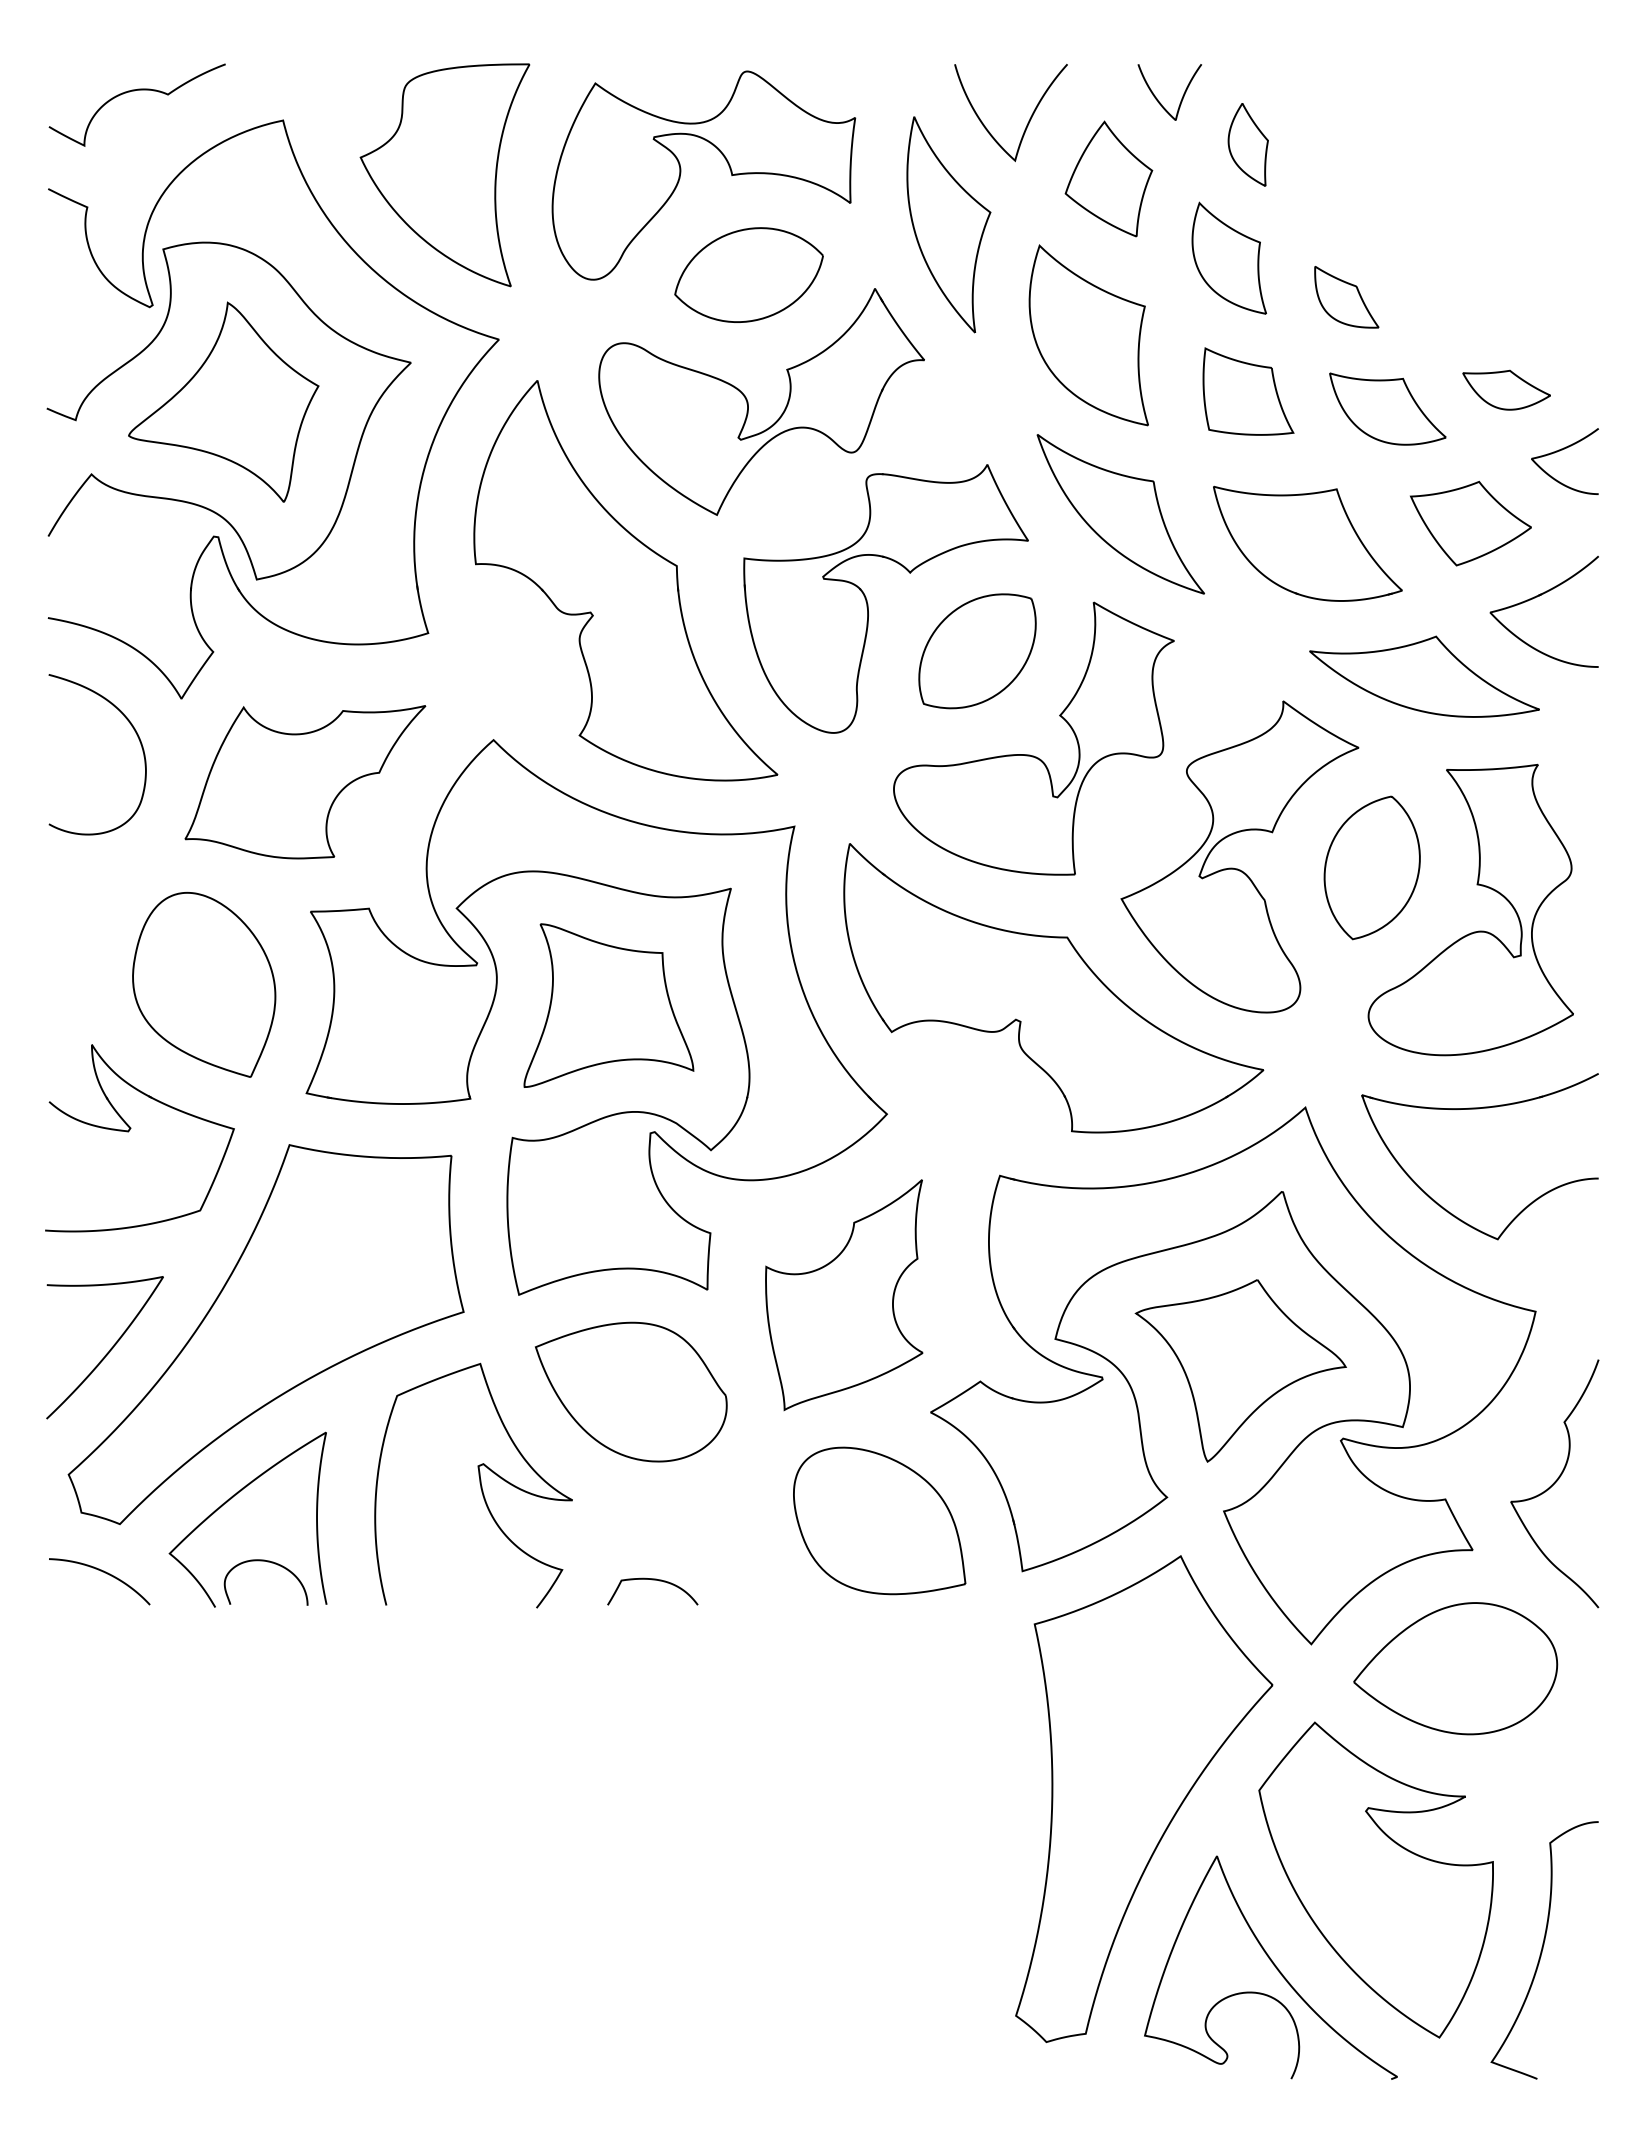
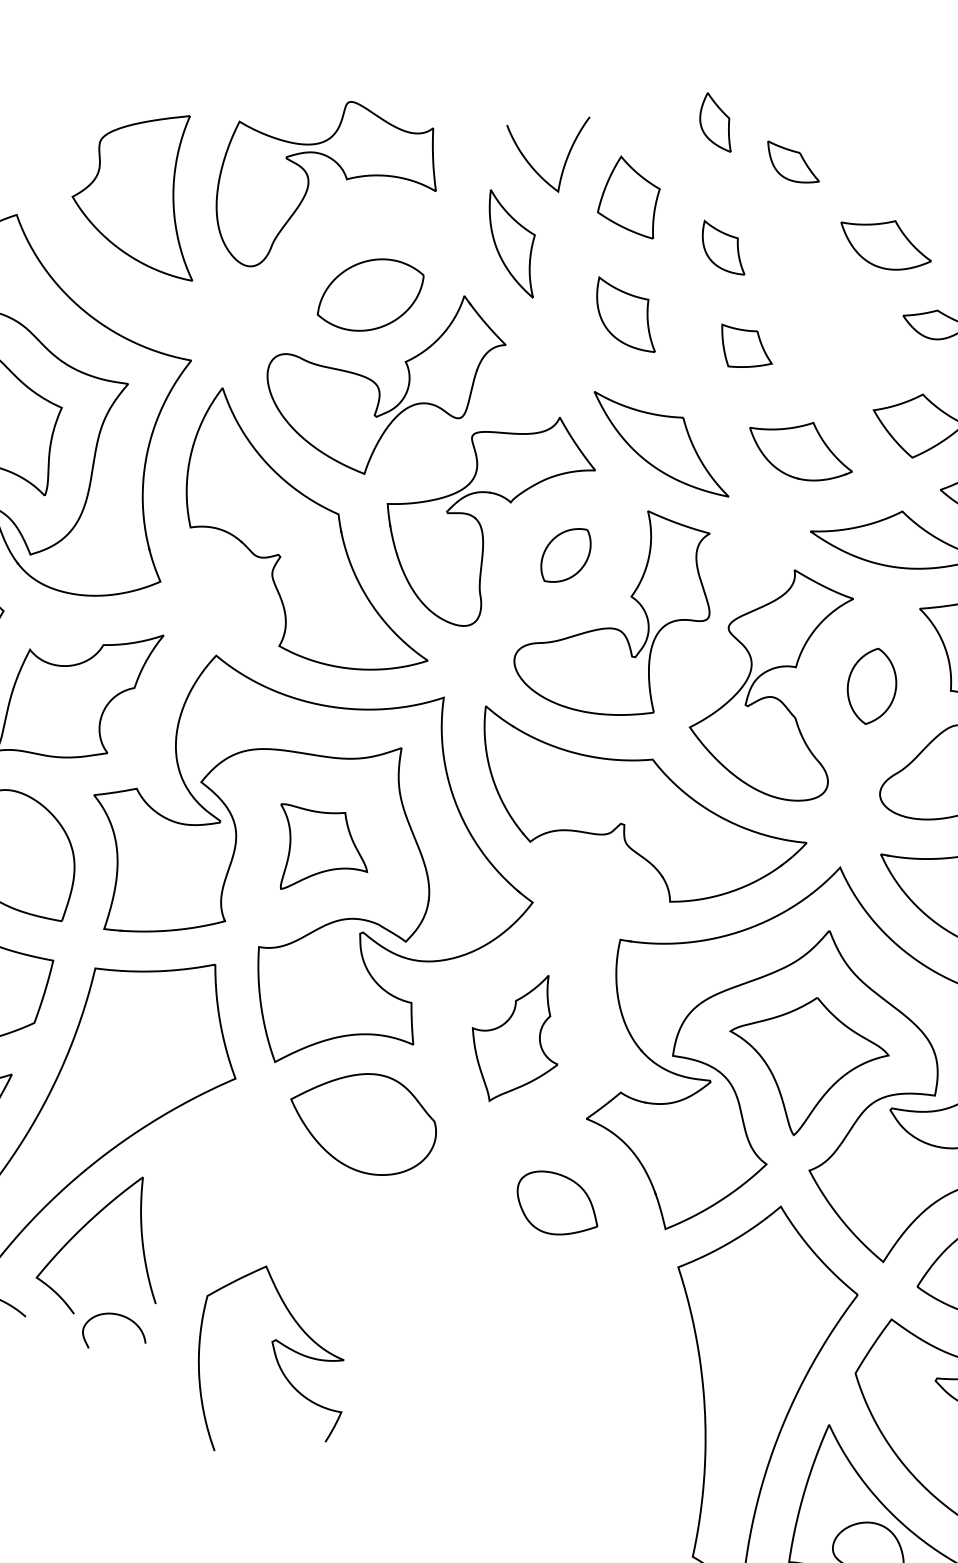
curve: (1158, 99) -> (659, 136), removed
part: (1247, 144) -> (714, 122), moved
part: (681, 173) -> (309, 181), moved
part: (444, 175) -> (135, 204), moved
part: (948, 224) -> (513, 243), size x0.7
part: (1228, 257) -> (722, 247), size x0.7
part: (1346, 297) -> (793, 161), moved
part: (1088, 335) -> (624, 315), size x0.6
part: (1248, 391) -> (746, 344), size x0.7
part: (1387, 408) -> (886, 244), moved
part: (1307, 543) -> (801, 452), size x0.7
part: (977, 651) -> (566, 555), size x0.6
part: (1371, 867) -> (871, 686), size x0.7
part: (608, 1005) -> (320, 842), size x0.7
part: (844, 1294) -> (514, 1038), size x0.7
curve: (479, 1483) -> (274, 1354), moved
part: (879, 1520) -> (556, 1202), size x0.6
curve: (271, 1563) -> (115, 1315), moved
curve: (652, 1580) -> (393, 1262), removed

